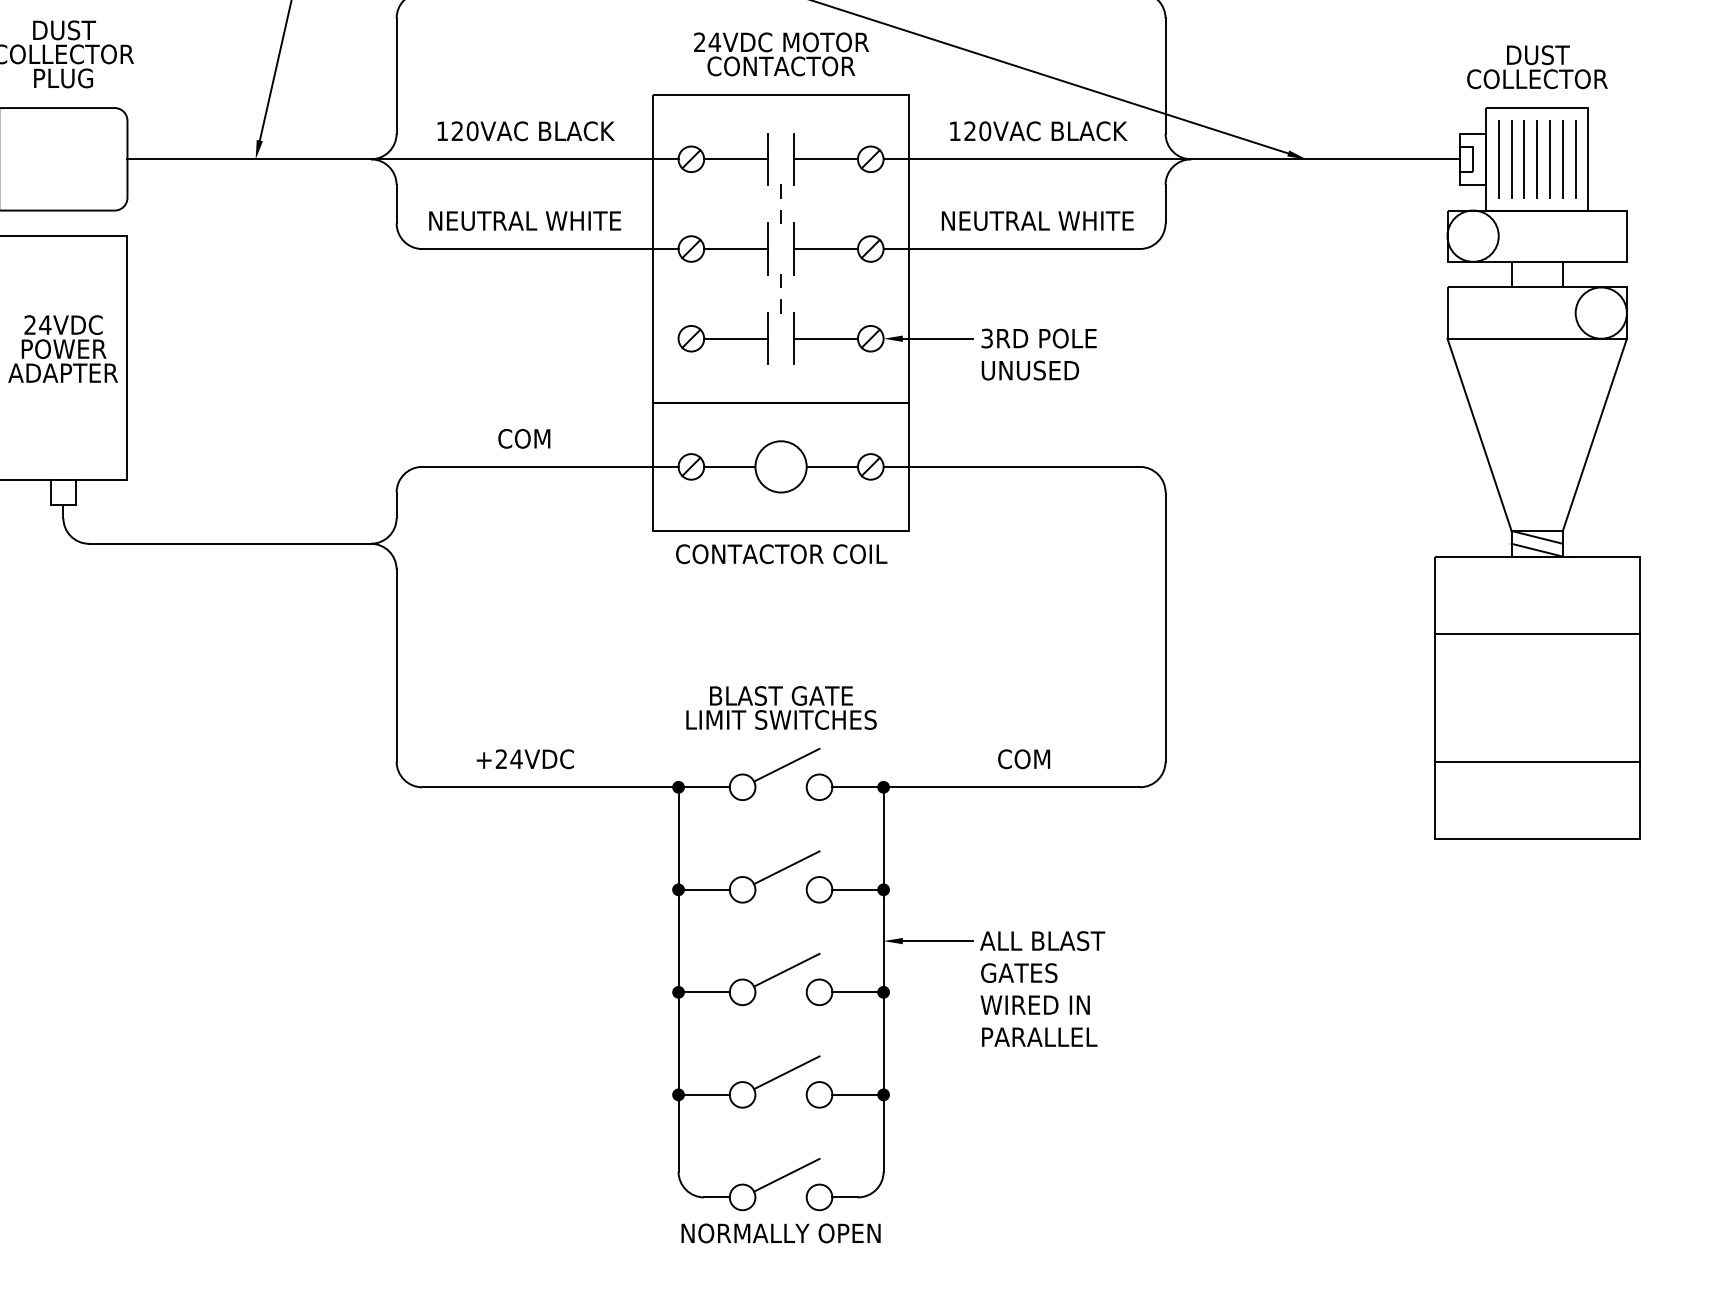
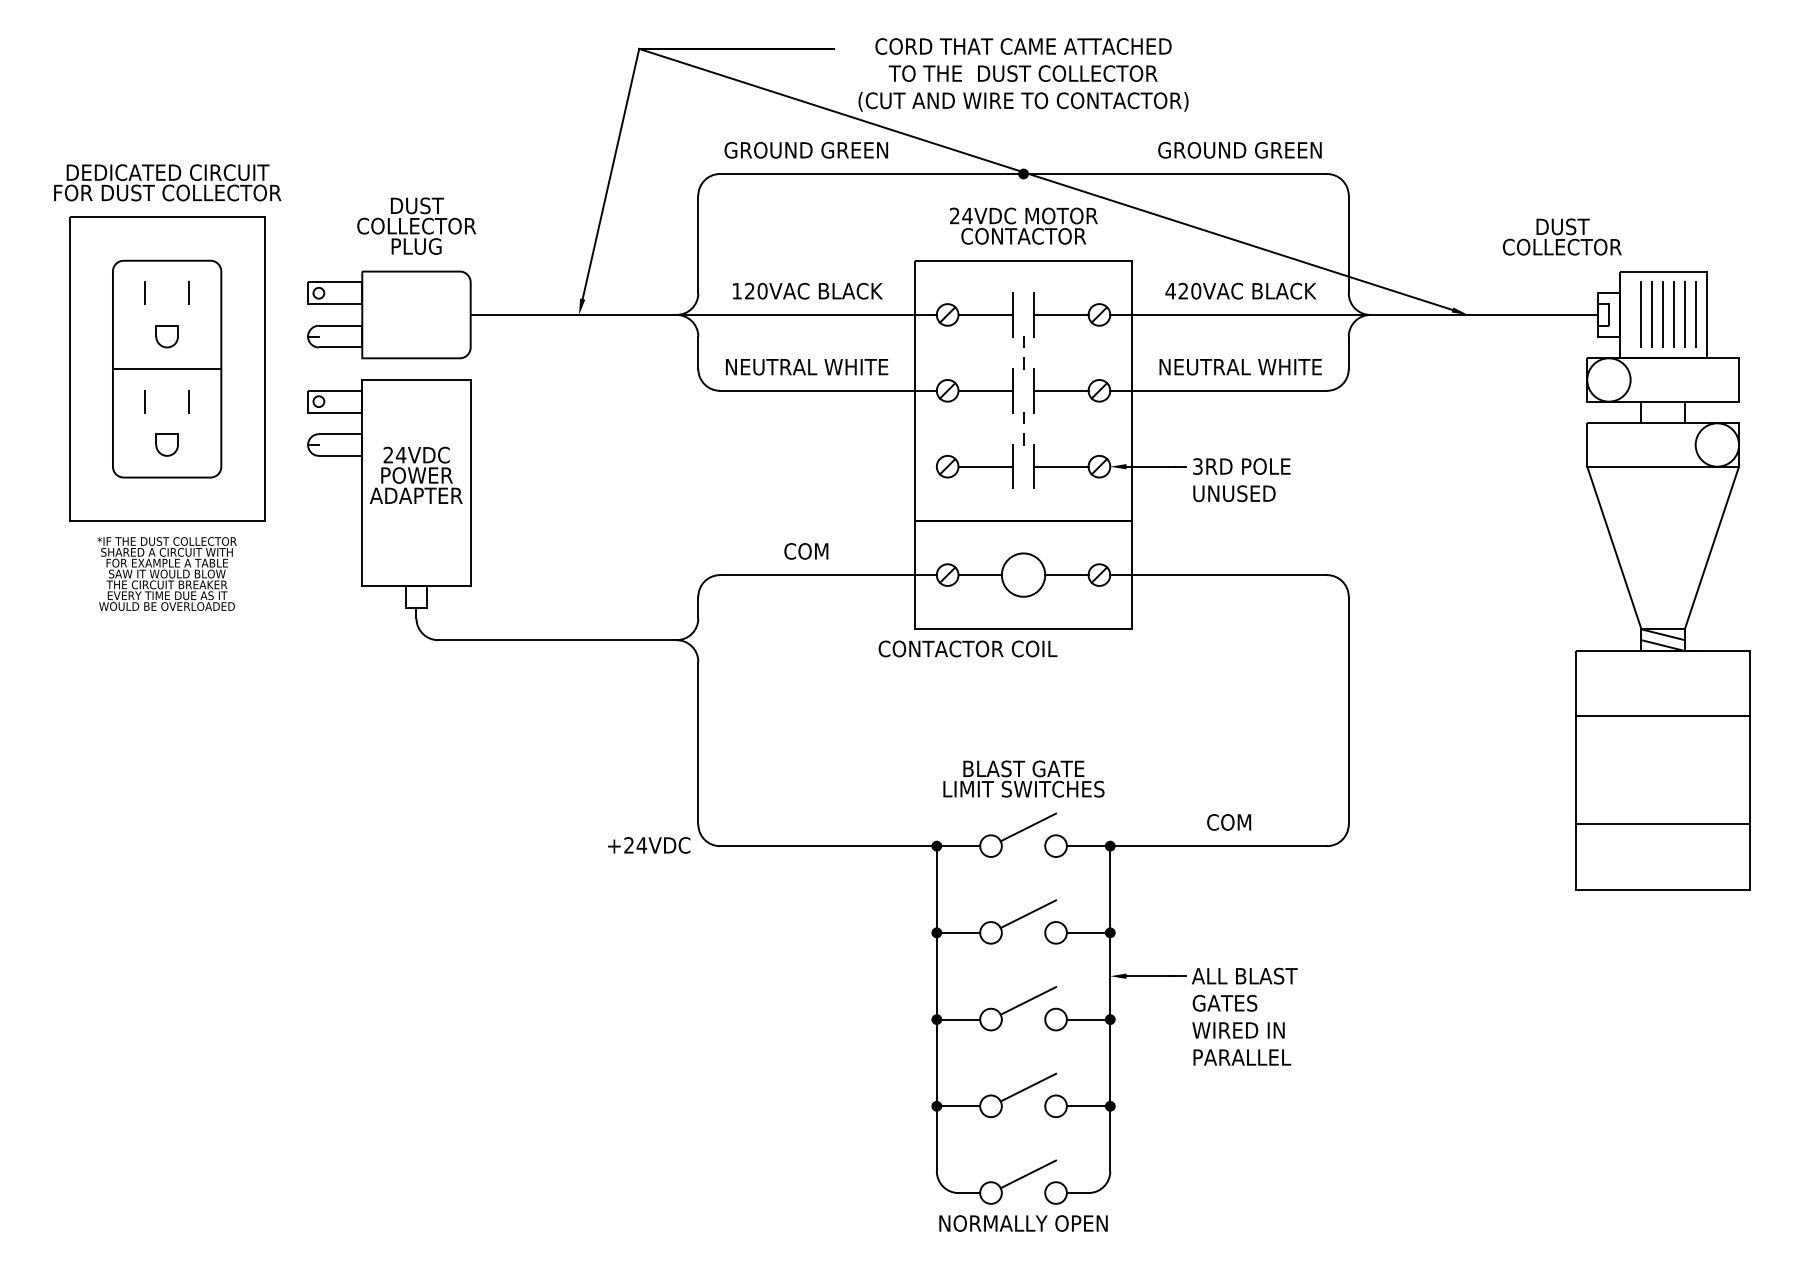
text: (1537, 66) -> (1562, 236), moved
text: (954, 131) -> (1170, 291), 120VAC -> 420VAC
line: (1498, 158) -> (1630, 314), removed
text: (781, 553) -> (967, 648), moved
text: (525, 759) -> (649, 845), moved

